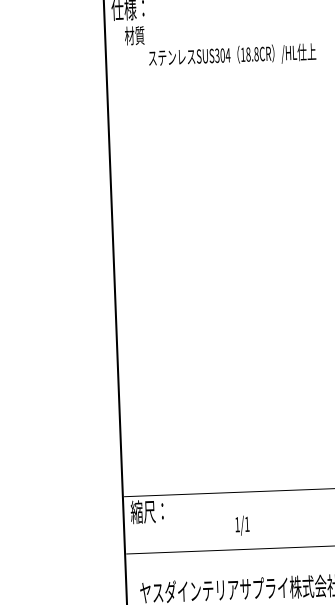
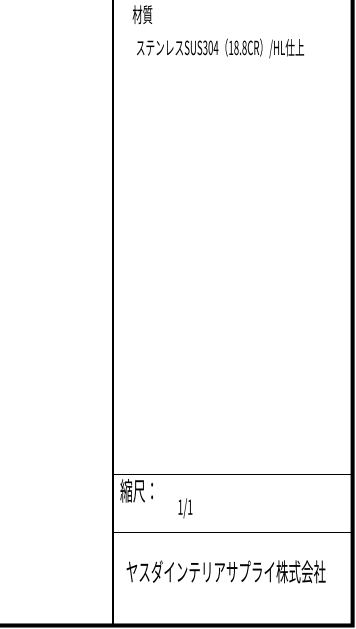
text: (232, 55) -> (220, 48), moved
text: (242, 525) -> (185, 508), moved

